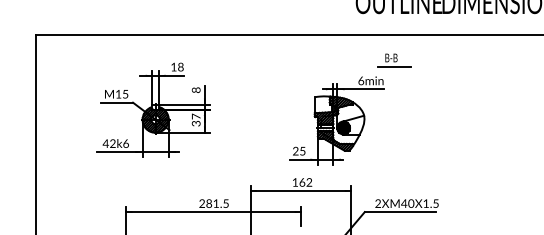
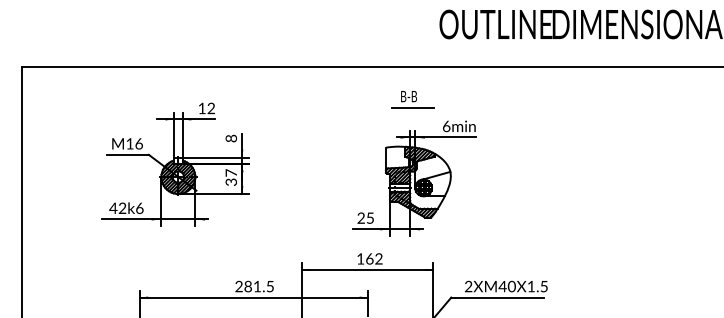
part: (394, 60) -> (412, 99), moved
text: (181, 67) -> (211, 108), 18 -> 12
text: (125, 93) -> (138, 143), M15 -> M16

